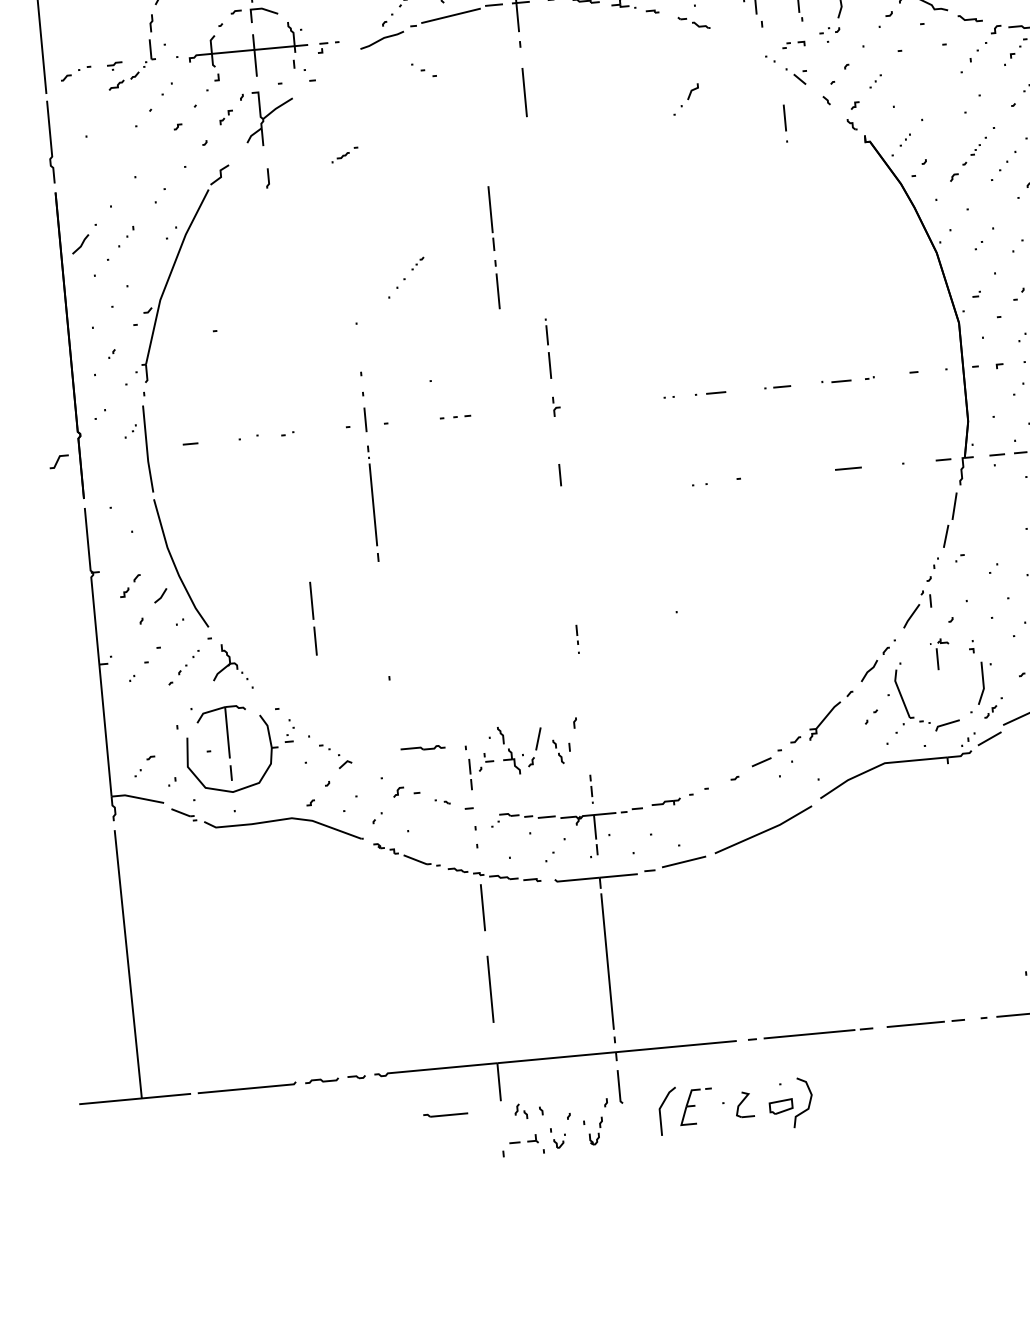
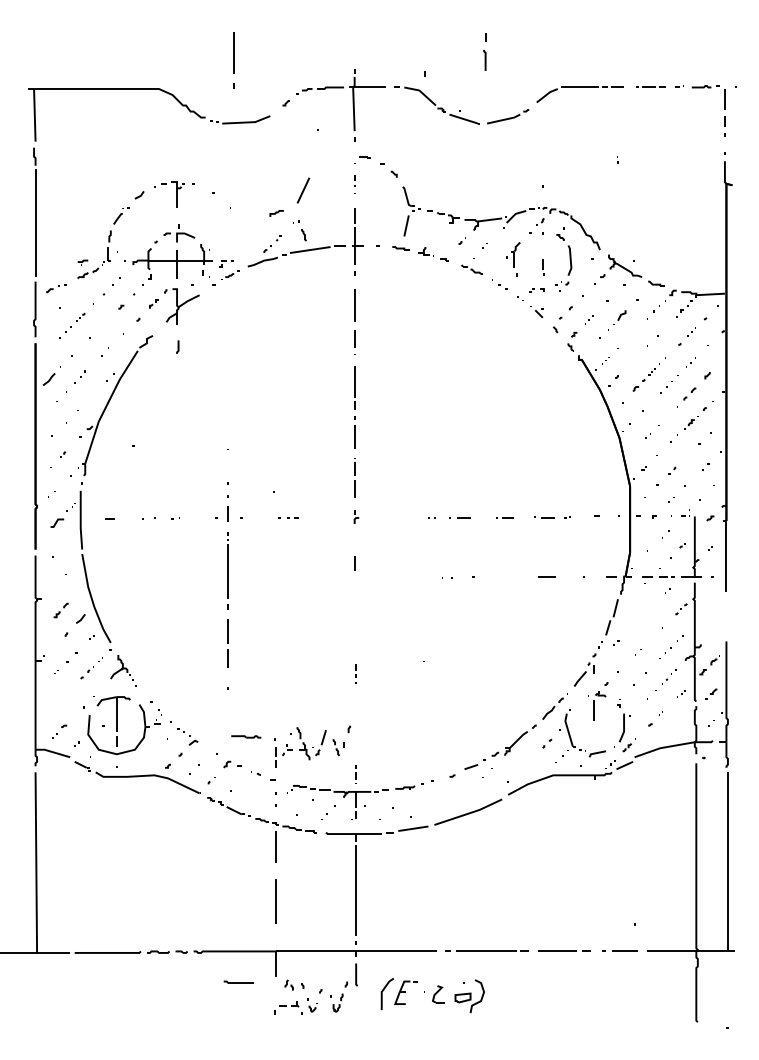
part: (423, 70) -> (499, 284), moved
part: (75, 73) -> (56, 288), moved
part: (687, 99) -> (617, 320), moved
line: (785, 123) -> (354, 342), moved
part: (344, 153) -> (230, 274), moved
line: (493, 247) -> (354, 407), moved
part: (406, 277) -> (72, 325), moved
line: (59, 460) -> (57, 522), moved
line: (312, 618) -> (227, 643), moved
part: (940, 653) -> (597, 705), size x1.43

